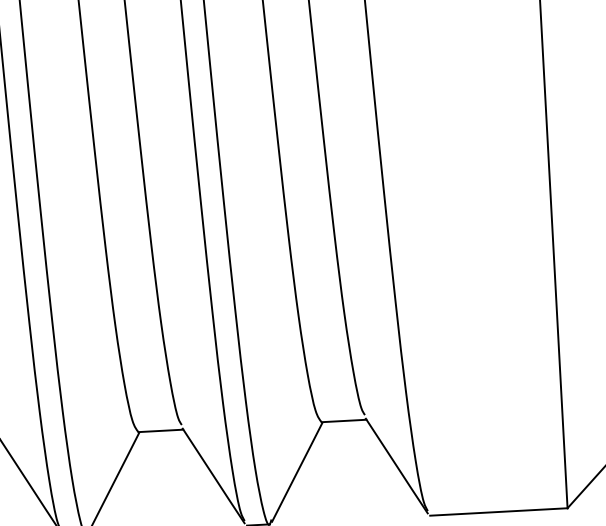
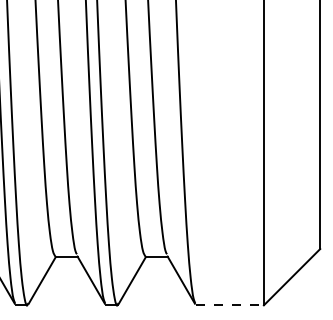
line: (499, 512) -> (230, 305), solid -> dashed

